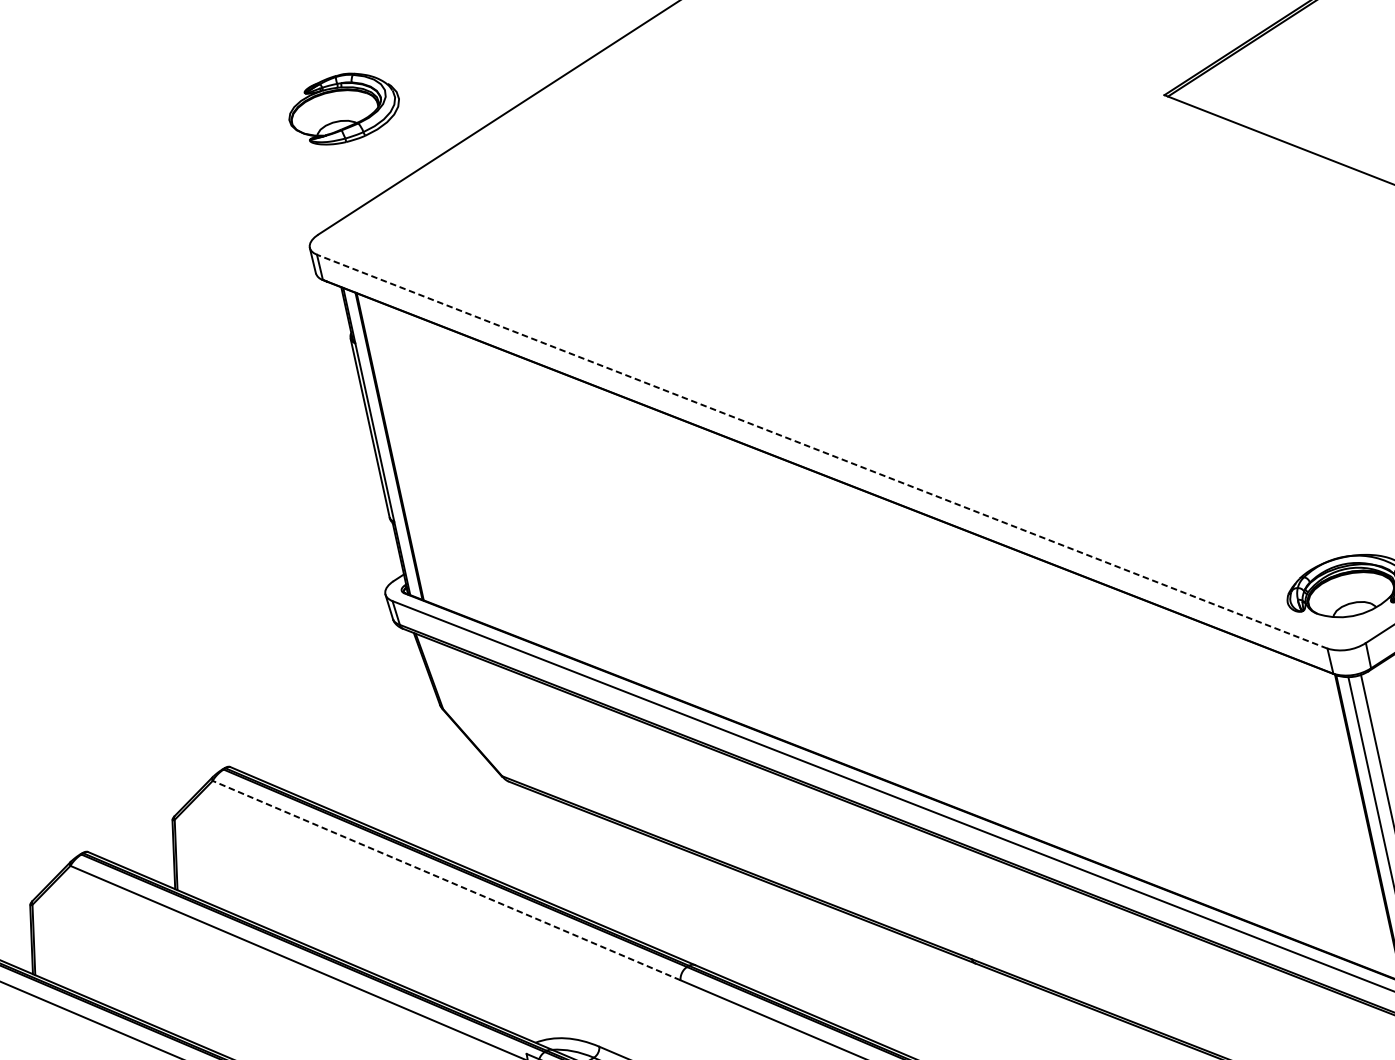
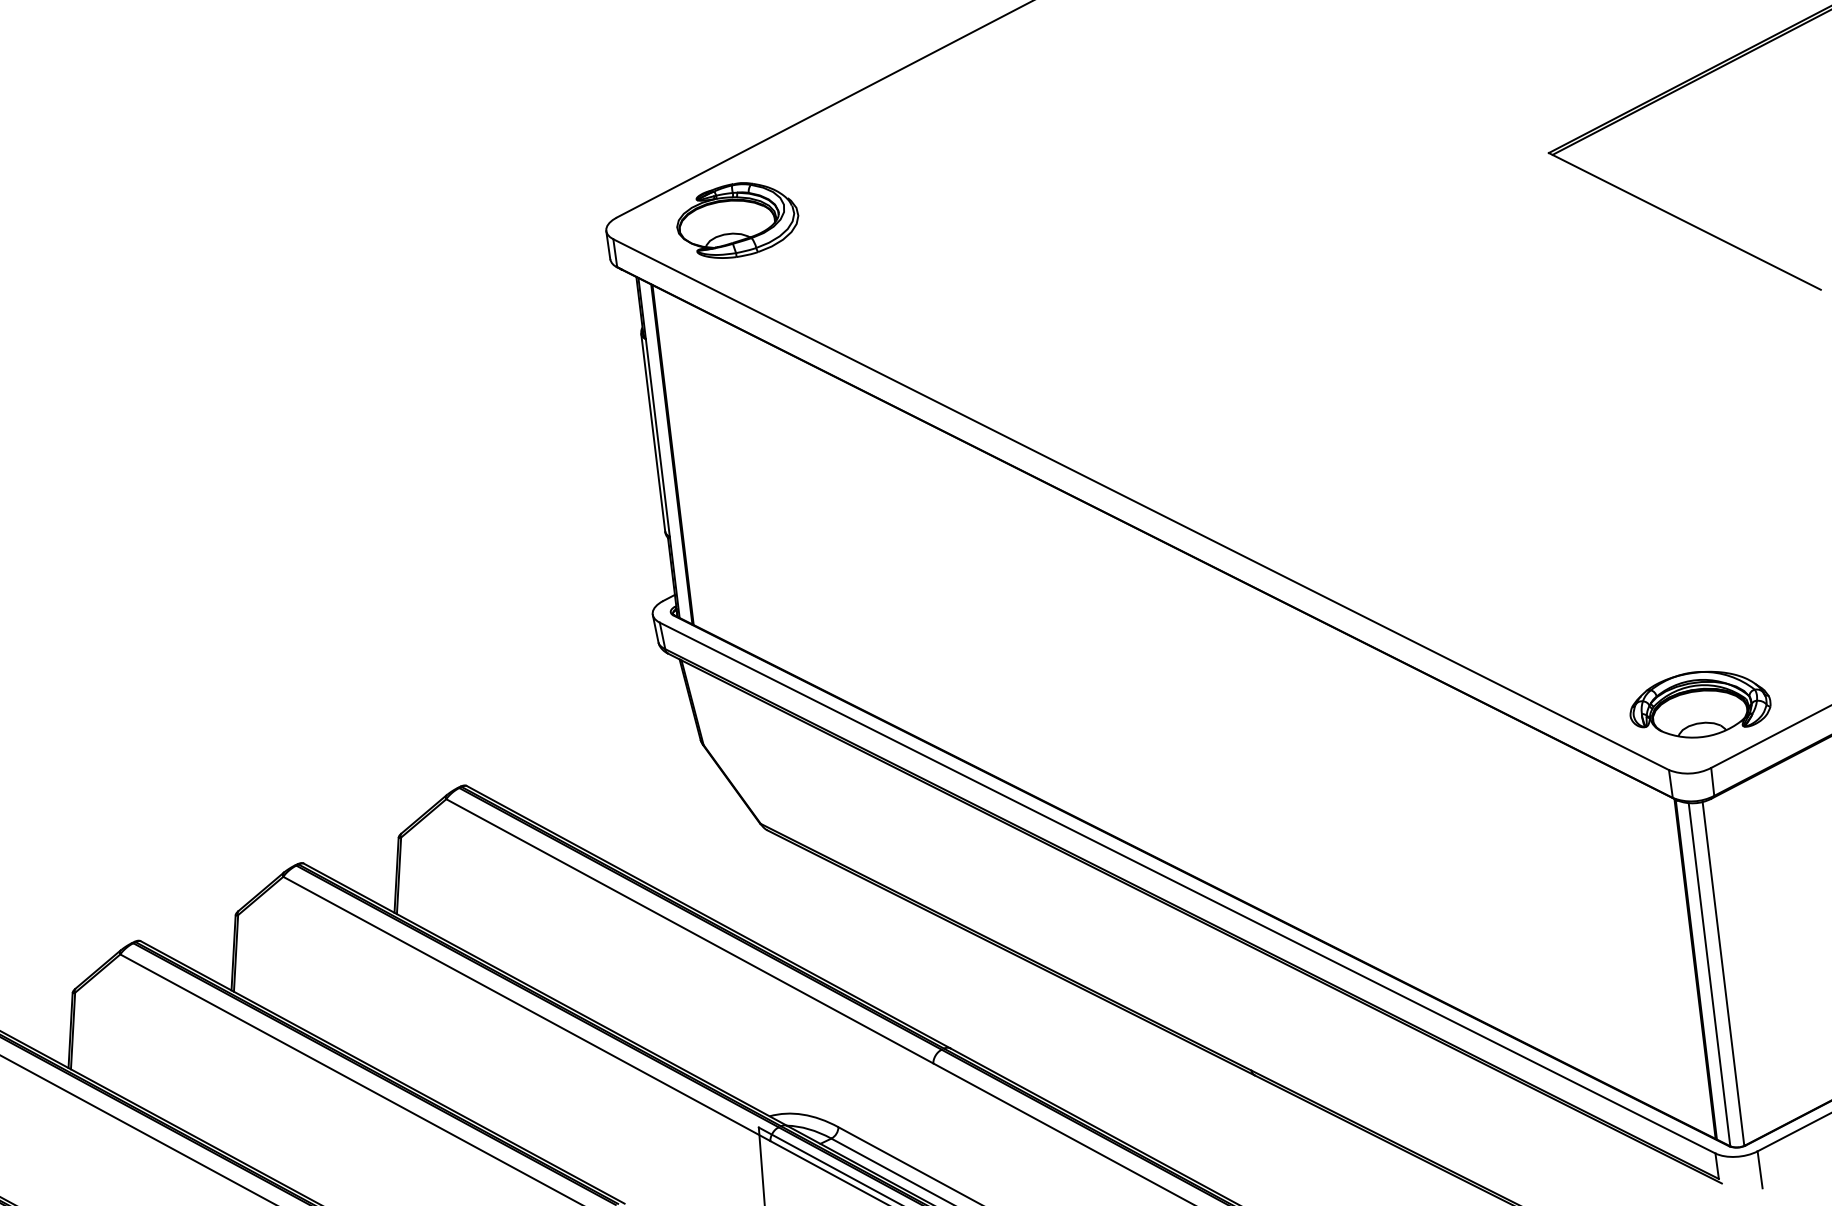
part: (343, 108) -> (737, 220), moved
line: (822, 451) -> (1141, 504), dashed -> solid
line: (446, 880) -> (689, 931), dashed -> solid

